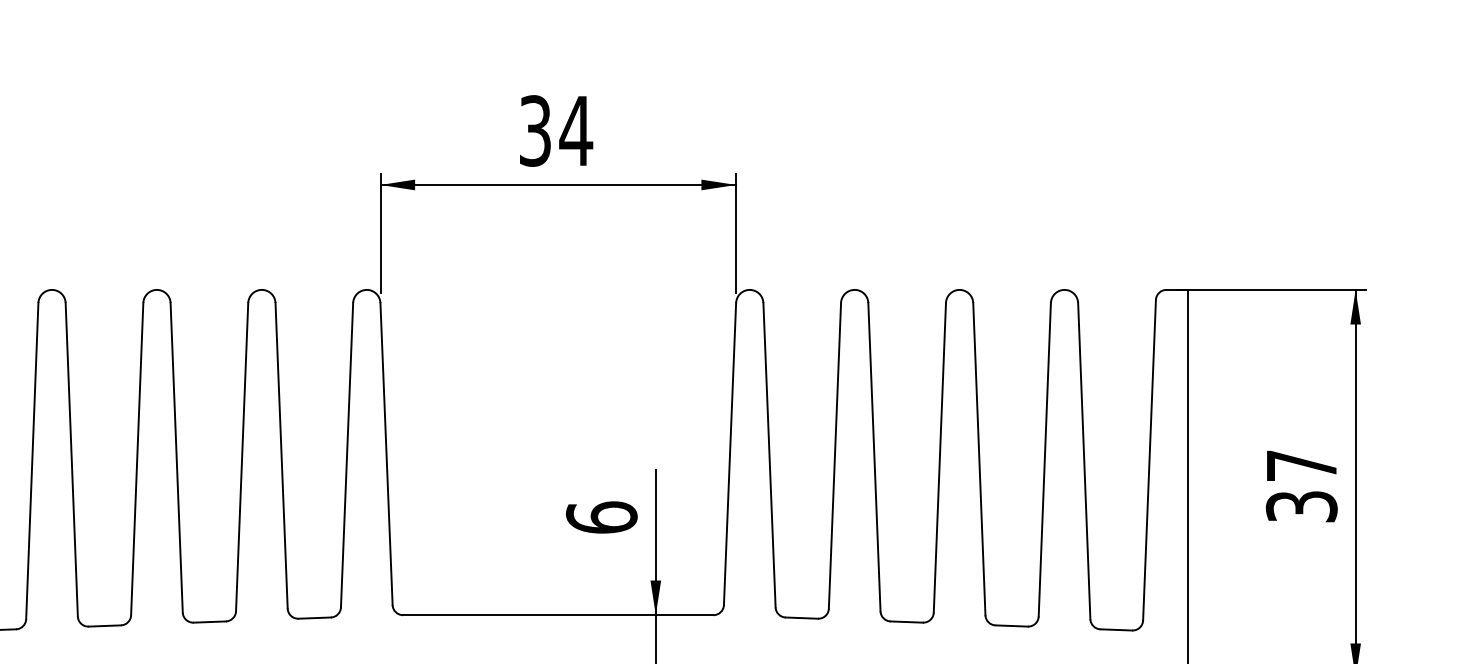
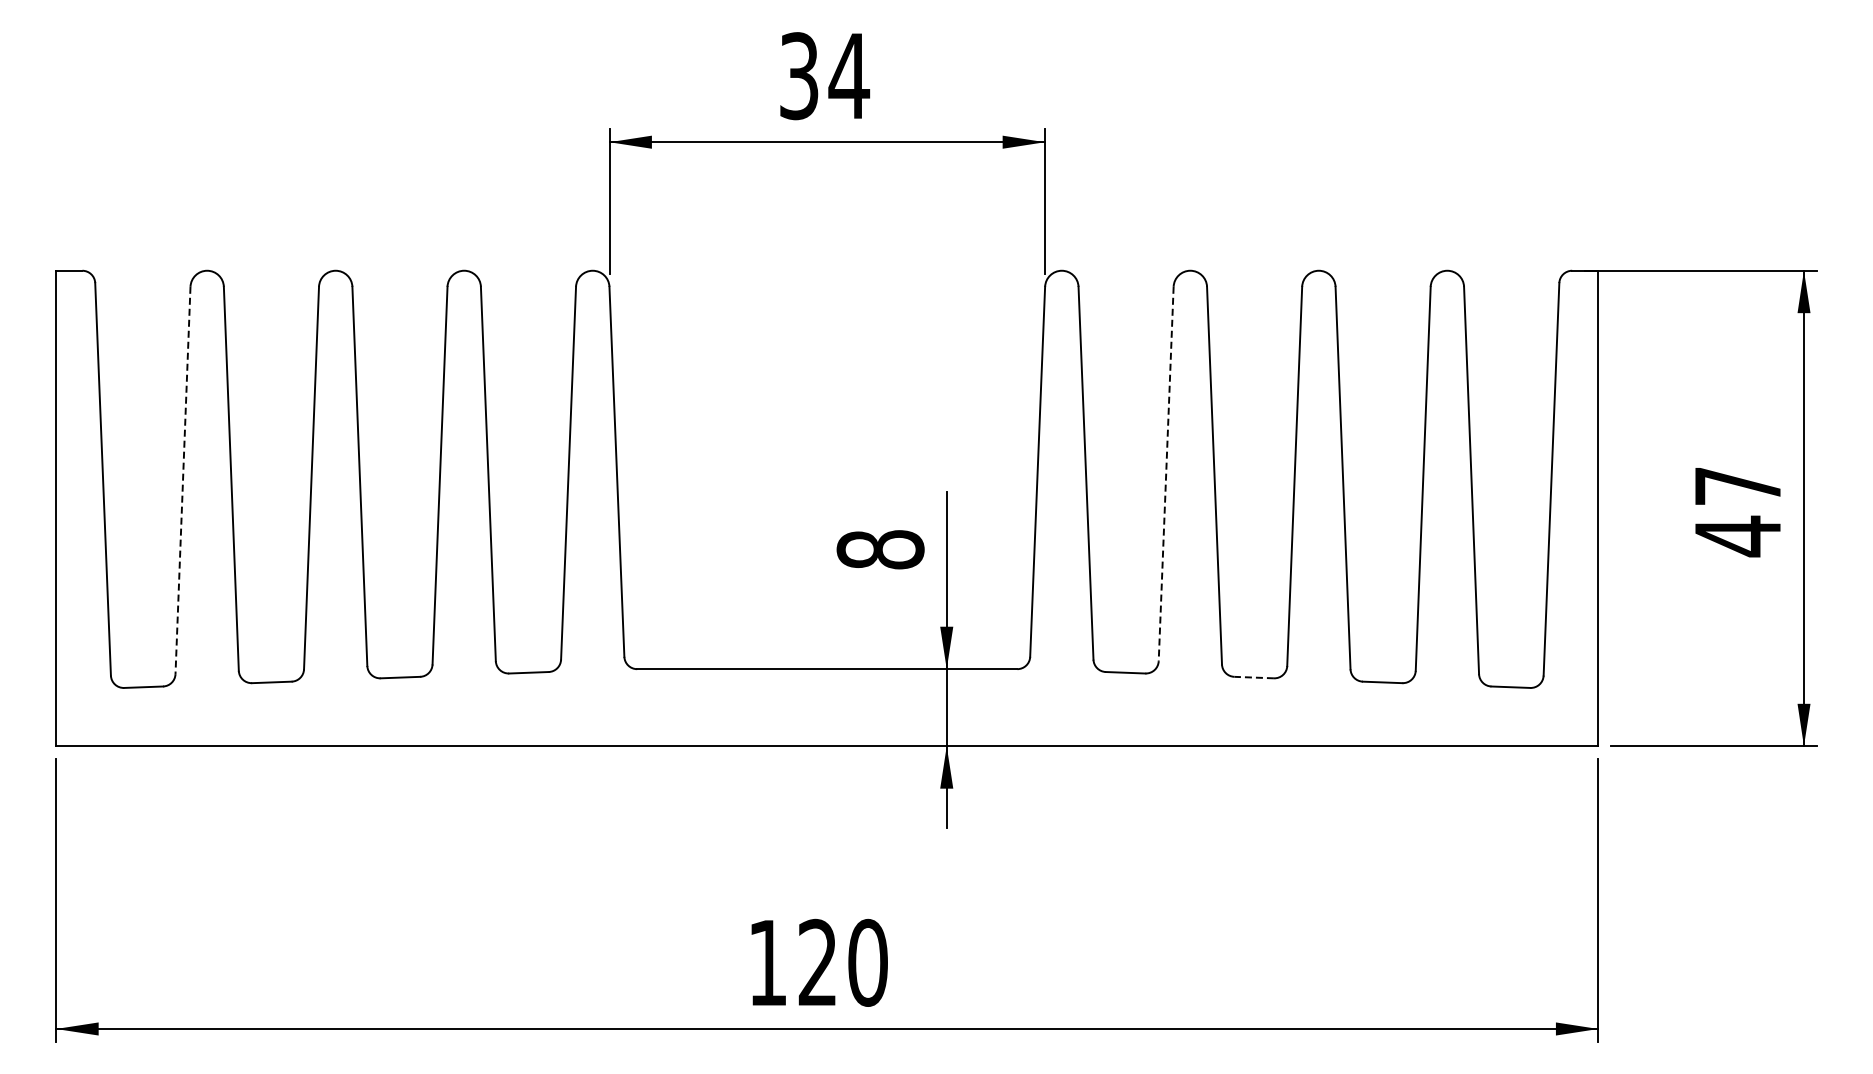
line: (835, 456) -> (1166, 474), solid -> dashed
line: (32, 461) -> (183, 480), solid -> dashed
text: (1302, 506) -> (1738, 536), 37 -> 47
text: (601, 517) -> (880, 549), 6 -> 8
line: (907, 621) -> (1254, 677), solid -> dashed

